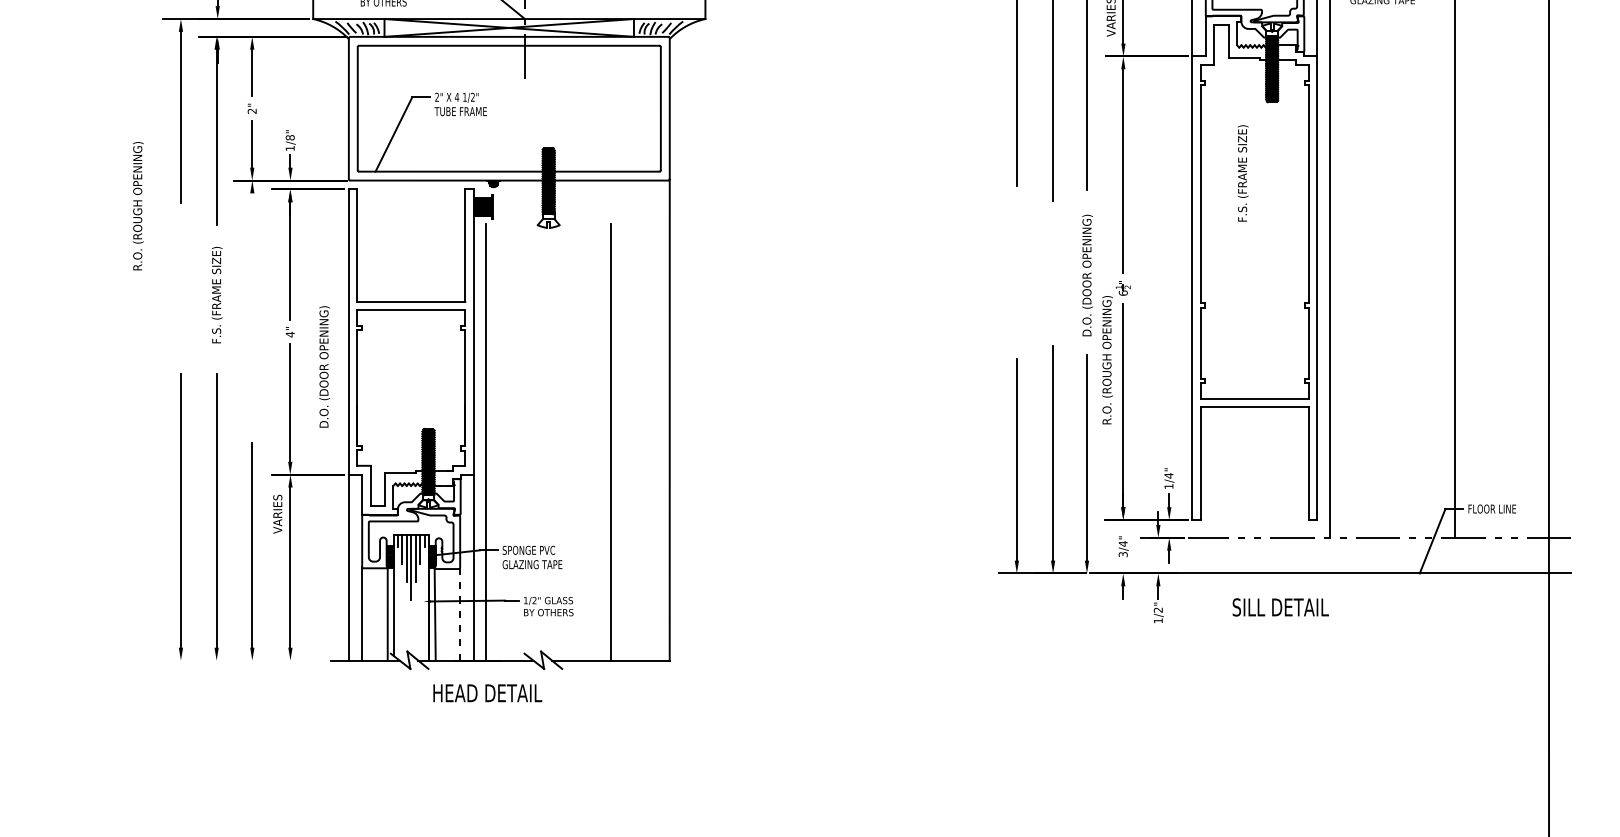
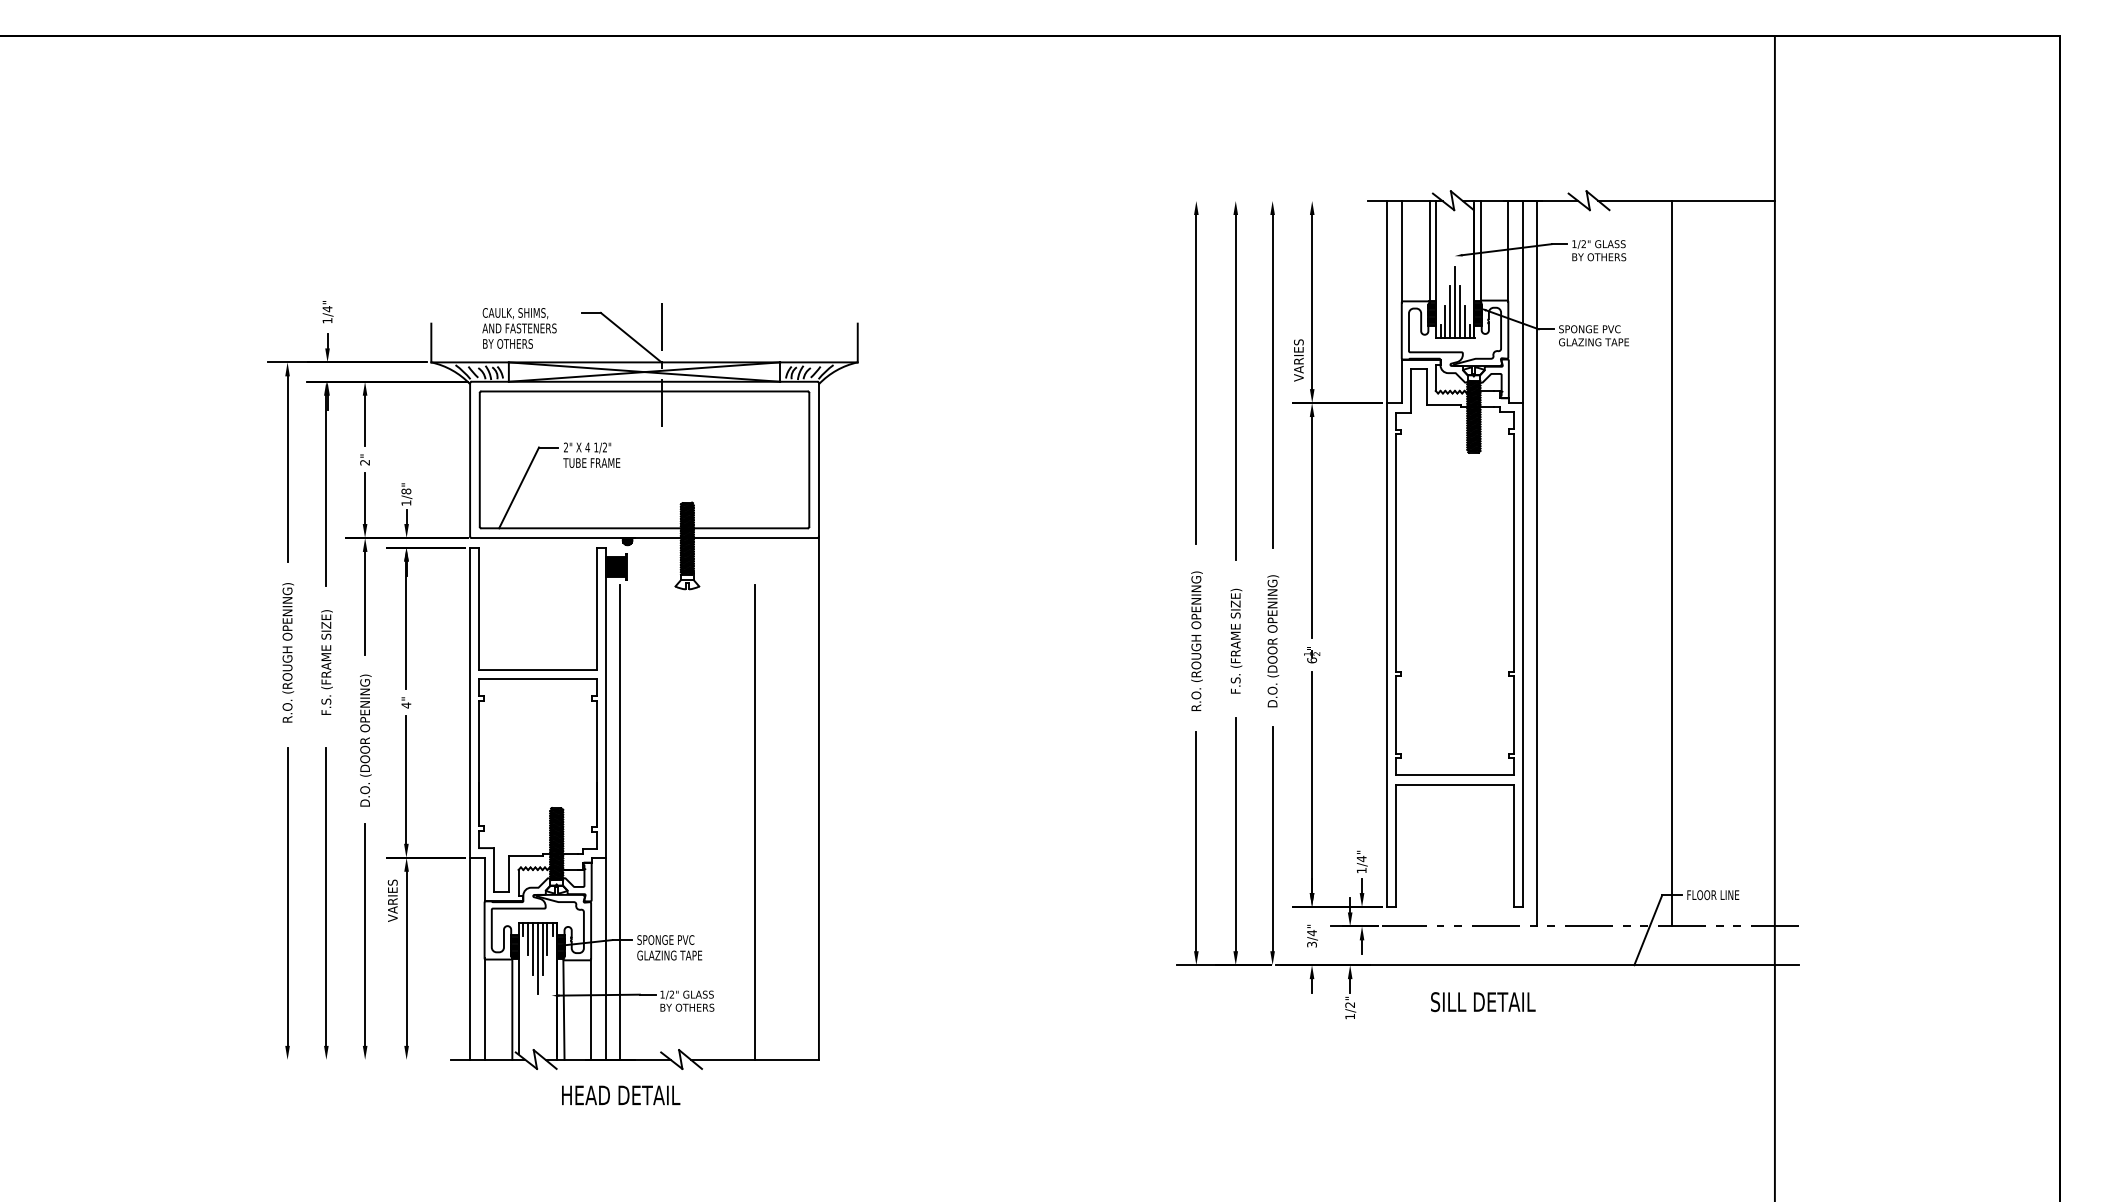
text: (1243, 172) -> (1236, 640), moved
text: (138, 205) -> (288, 652), moved
line: (252, 239) -> (365, 602), added
text: (1107, 359) -> (1196, 640), moved
text: (324, 366) -> (365, 740), moved
line: (460, 615) -> (591, 1010), dashed -> solid

